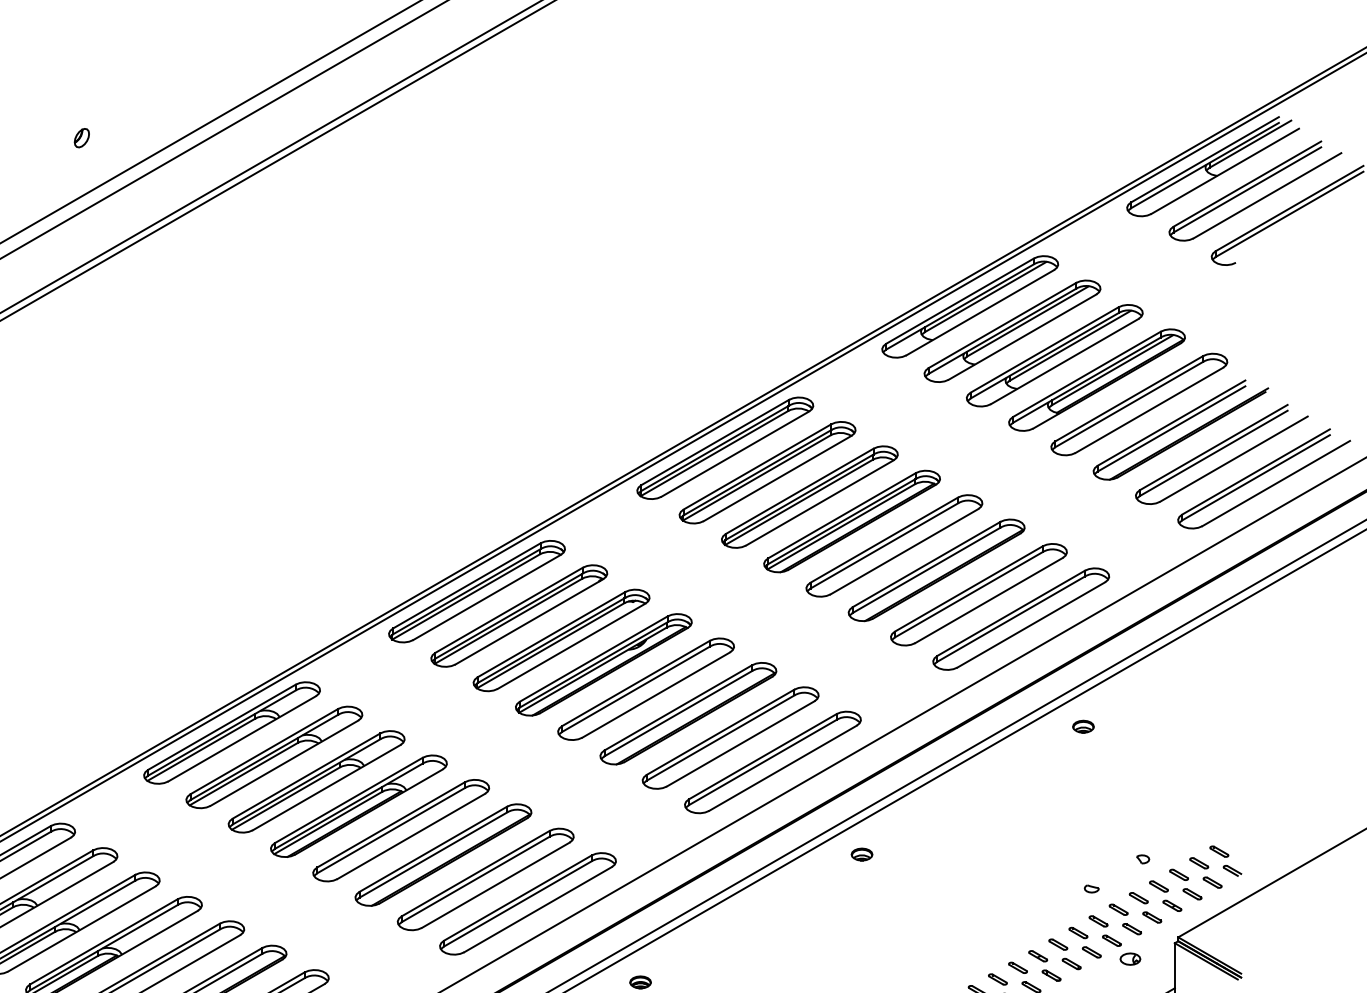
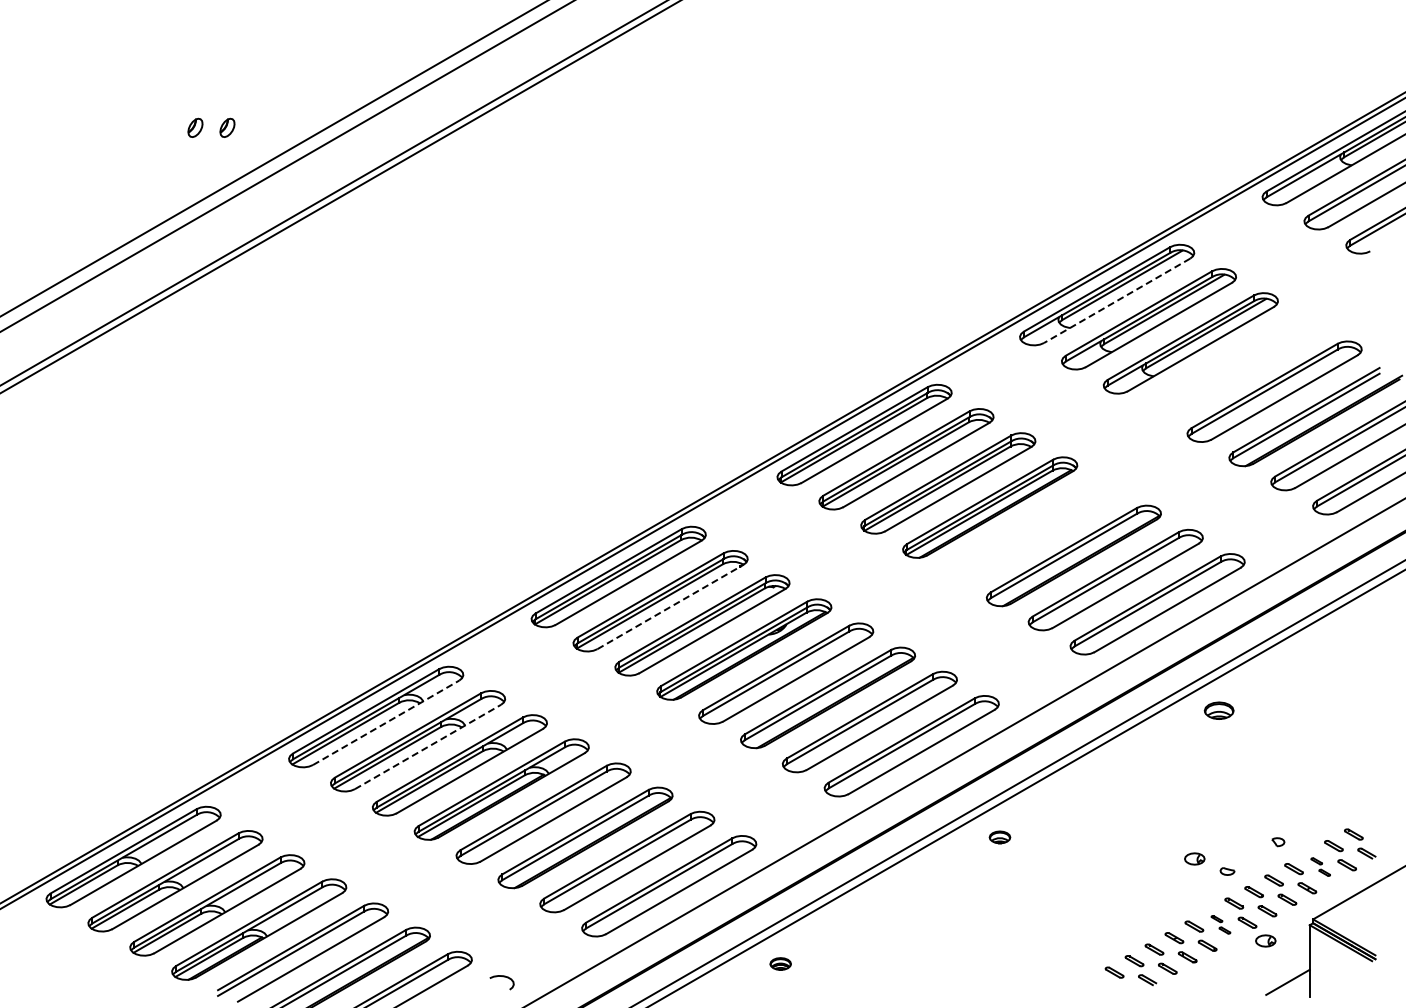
part: (49, 137) -> (195, 127), added
line: (979, 313) -> (1116, 301), solid -> dashed
part: (1096, 380) -> (1232, 367), removed
part: (893, 545) -> (1031, 531), removed
line: (530, 621) -> (671, 606), solid -> dashed
part: (1083, 726) -> (1219, 710), size x1.4
line: (242, 738) -> (386, 722), solid -> dashed
line: (284, 762) -> (428, 746), solid -> dashed
part: (1058, 875) -> (1194, 858), added
part: (1185, 883) -> (1320, 866), size x0.6
part: (1084, 942) -> (1220, 924), size x0.6

